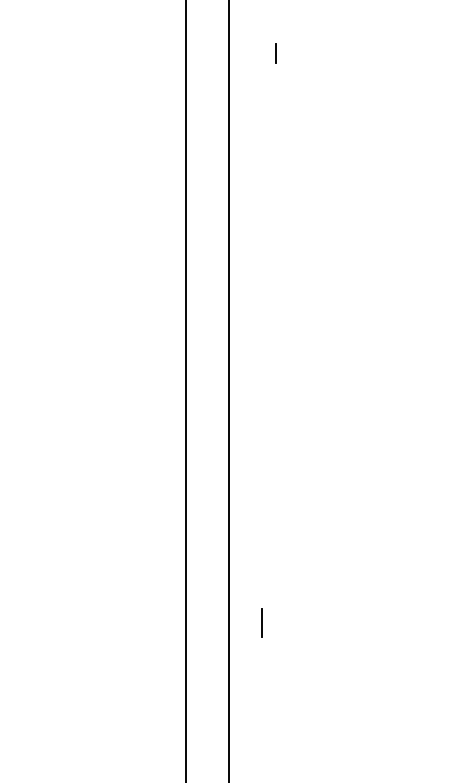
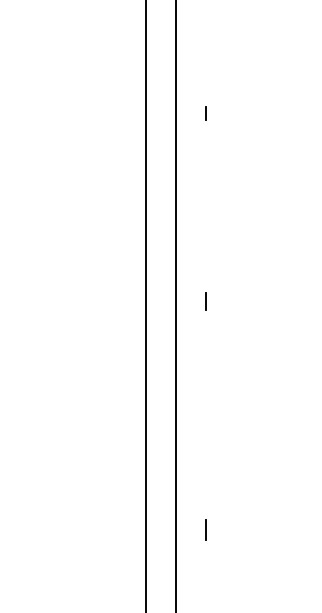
line: (275, 53) -> (205, 113), moved
line: (272, 303) -> (205, 301), added
line: (262, 622) -> (205, 529), moved

